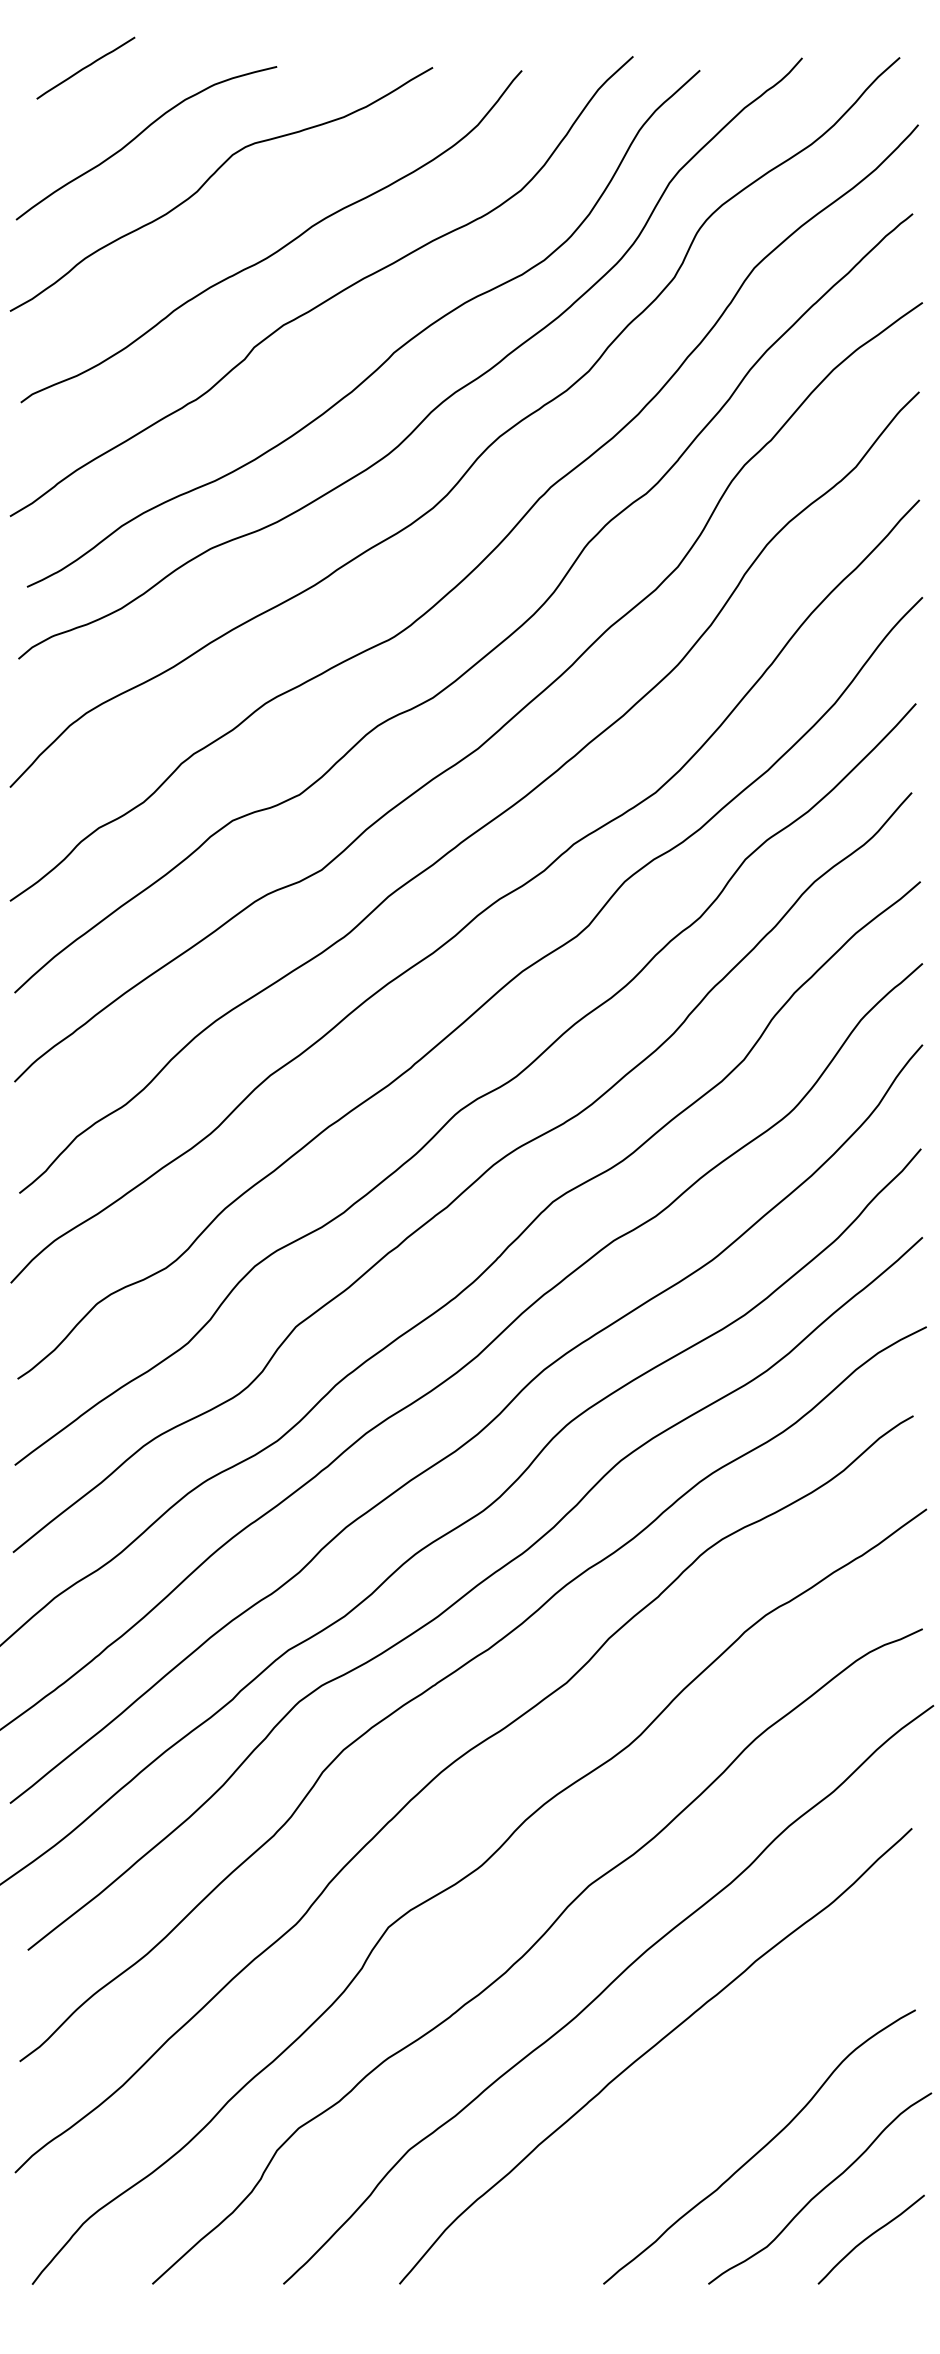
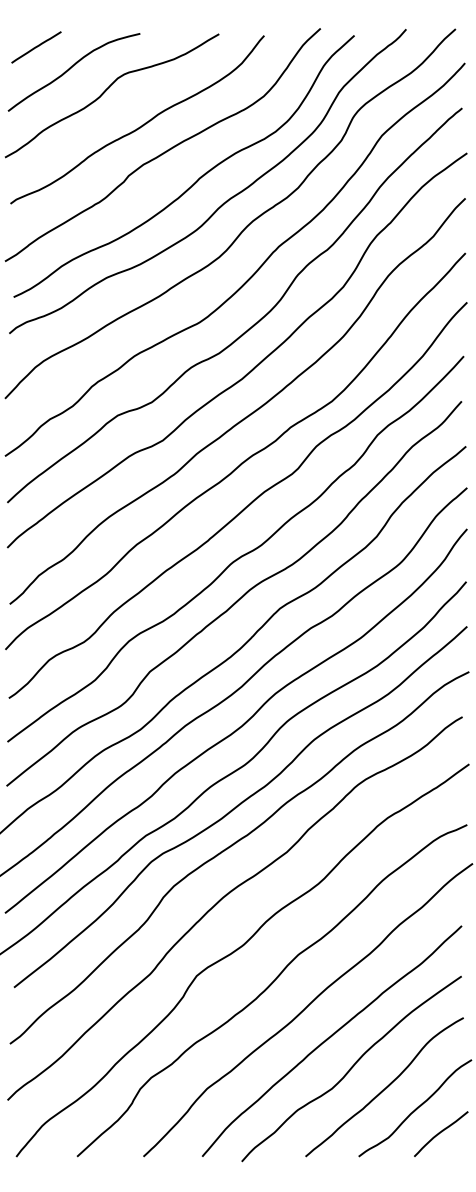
line: (85, 68) -> (36, 47), moved
curve: (694, 2109) -> (351, 1068), added

